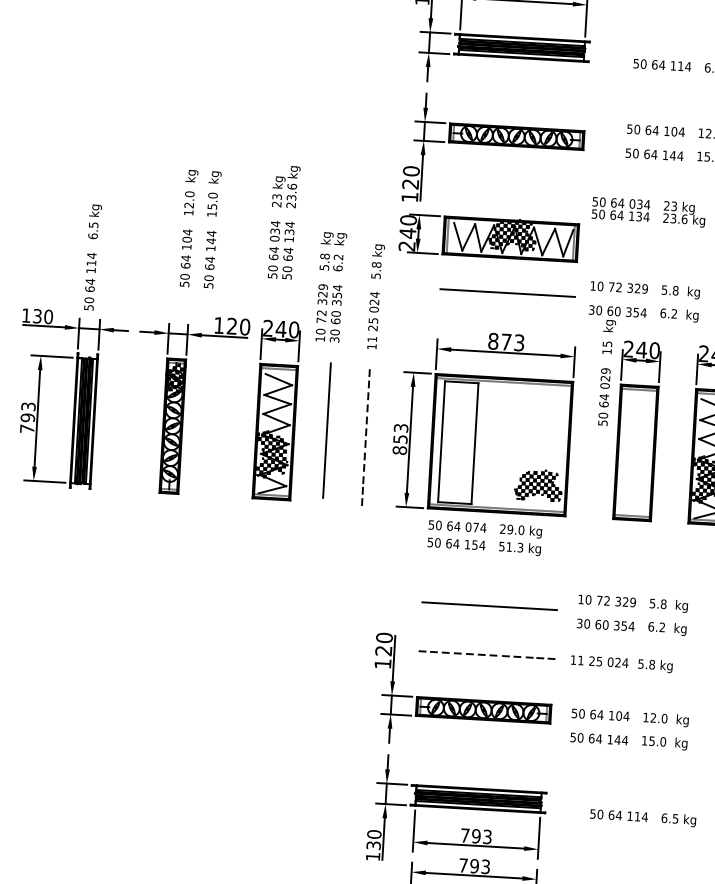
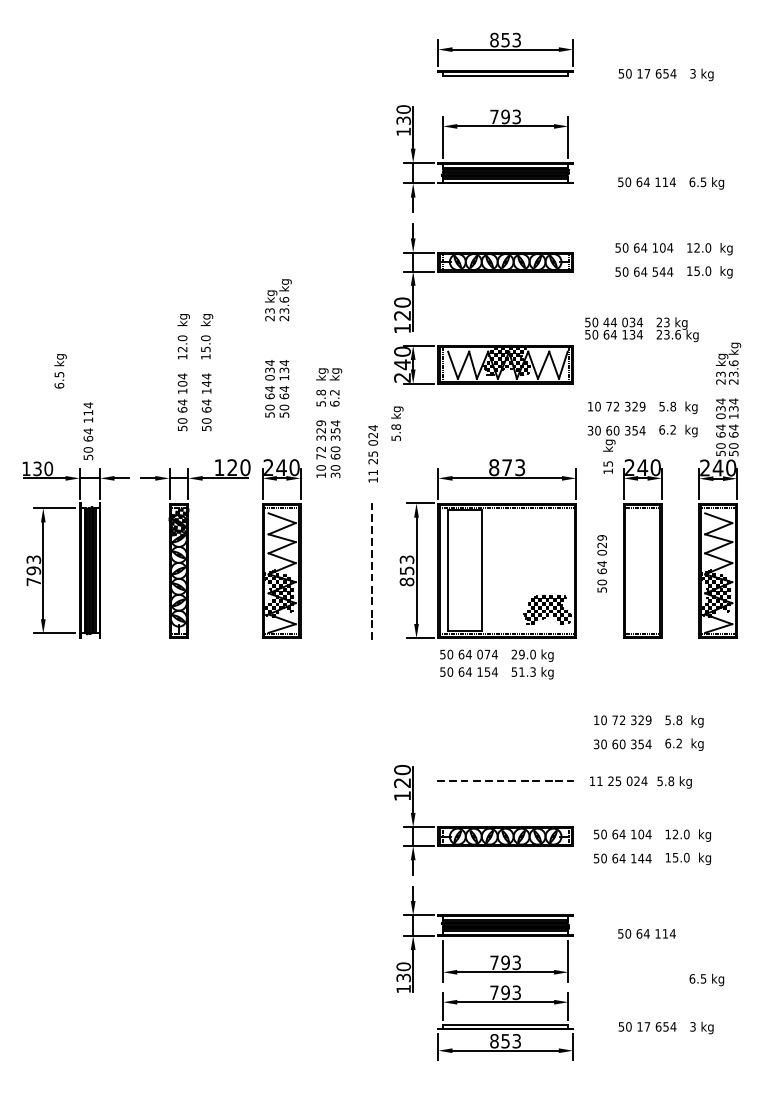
text: (664, 154) -> (654, 271), 144 -> 544
text: (286, 187) -> (278, 300), moved
text: (613, 202) -> (606, 322), 64 -> 44
text: (94, 222) -> (60, 371), moved
text: (378, 261) -> (397, 423), moved
line: (507, 292) -> (505, 418), removed
text: (603, 396) -> (601, 563), moved
line: (327, 429) -> (333, 565), removed
line: (489, 606) -> (505, 732), removed
text: (678, 819) -> (706, 979), moved

